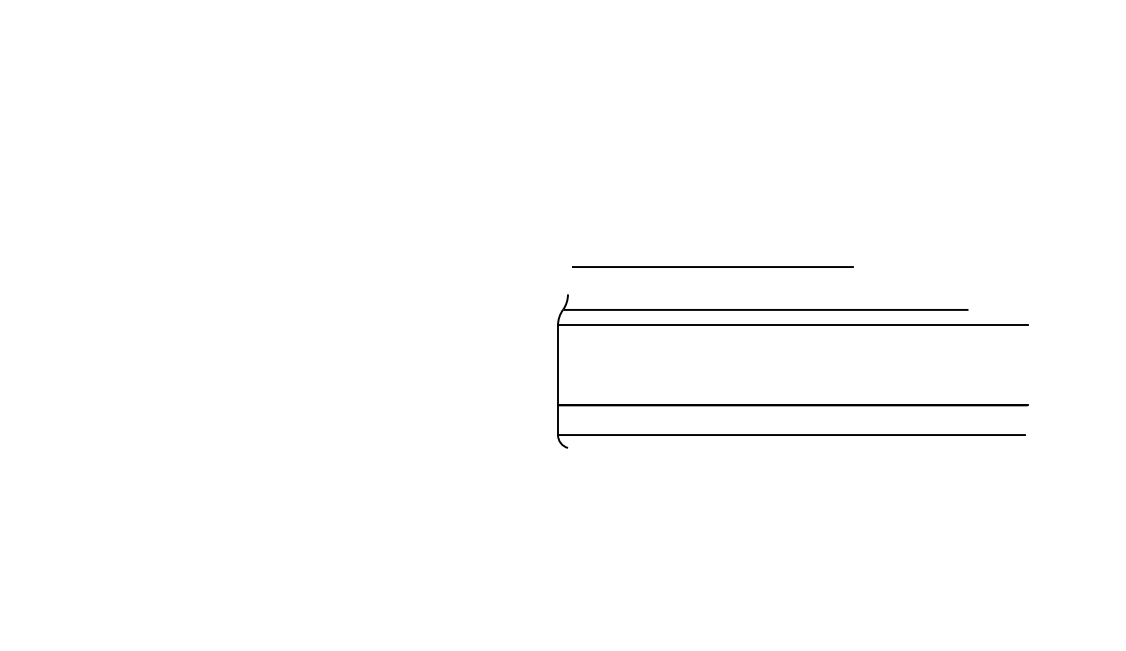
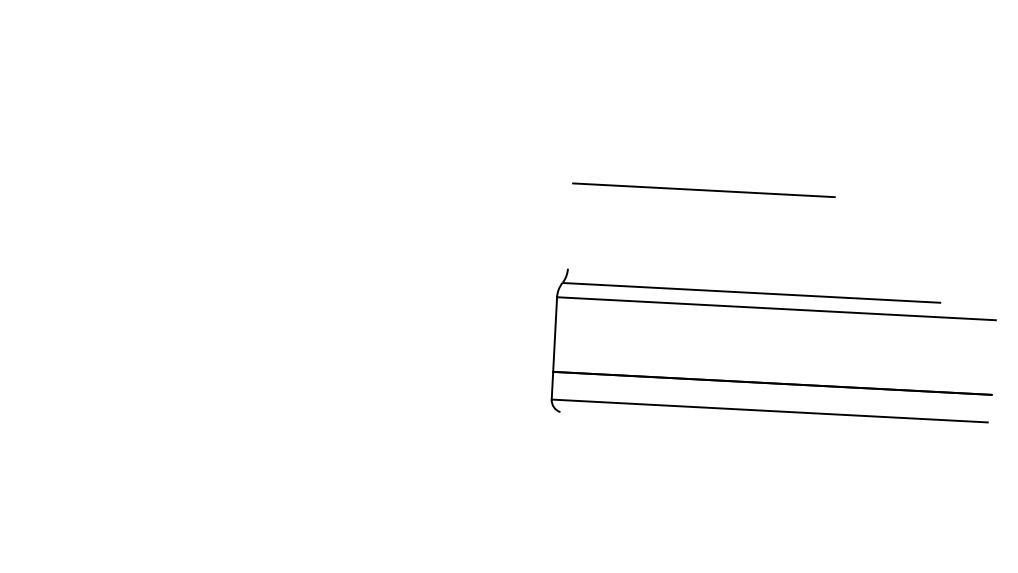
line: (712, 266) -> (703, 189), moved

